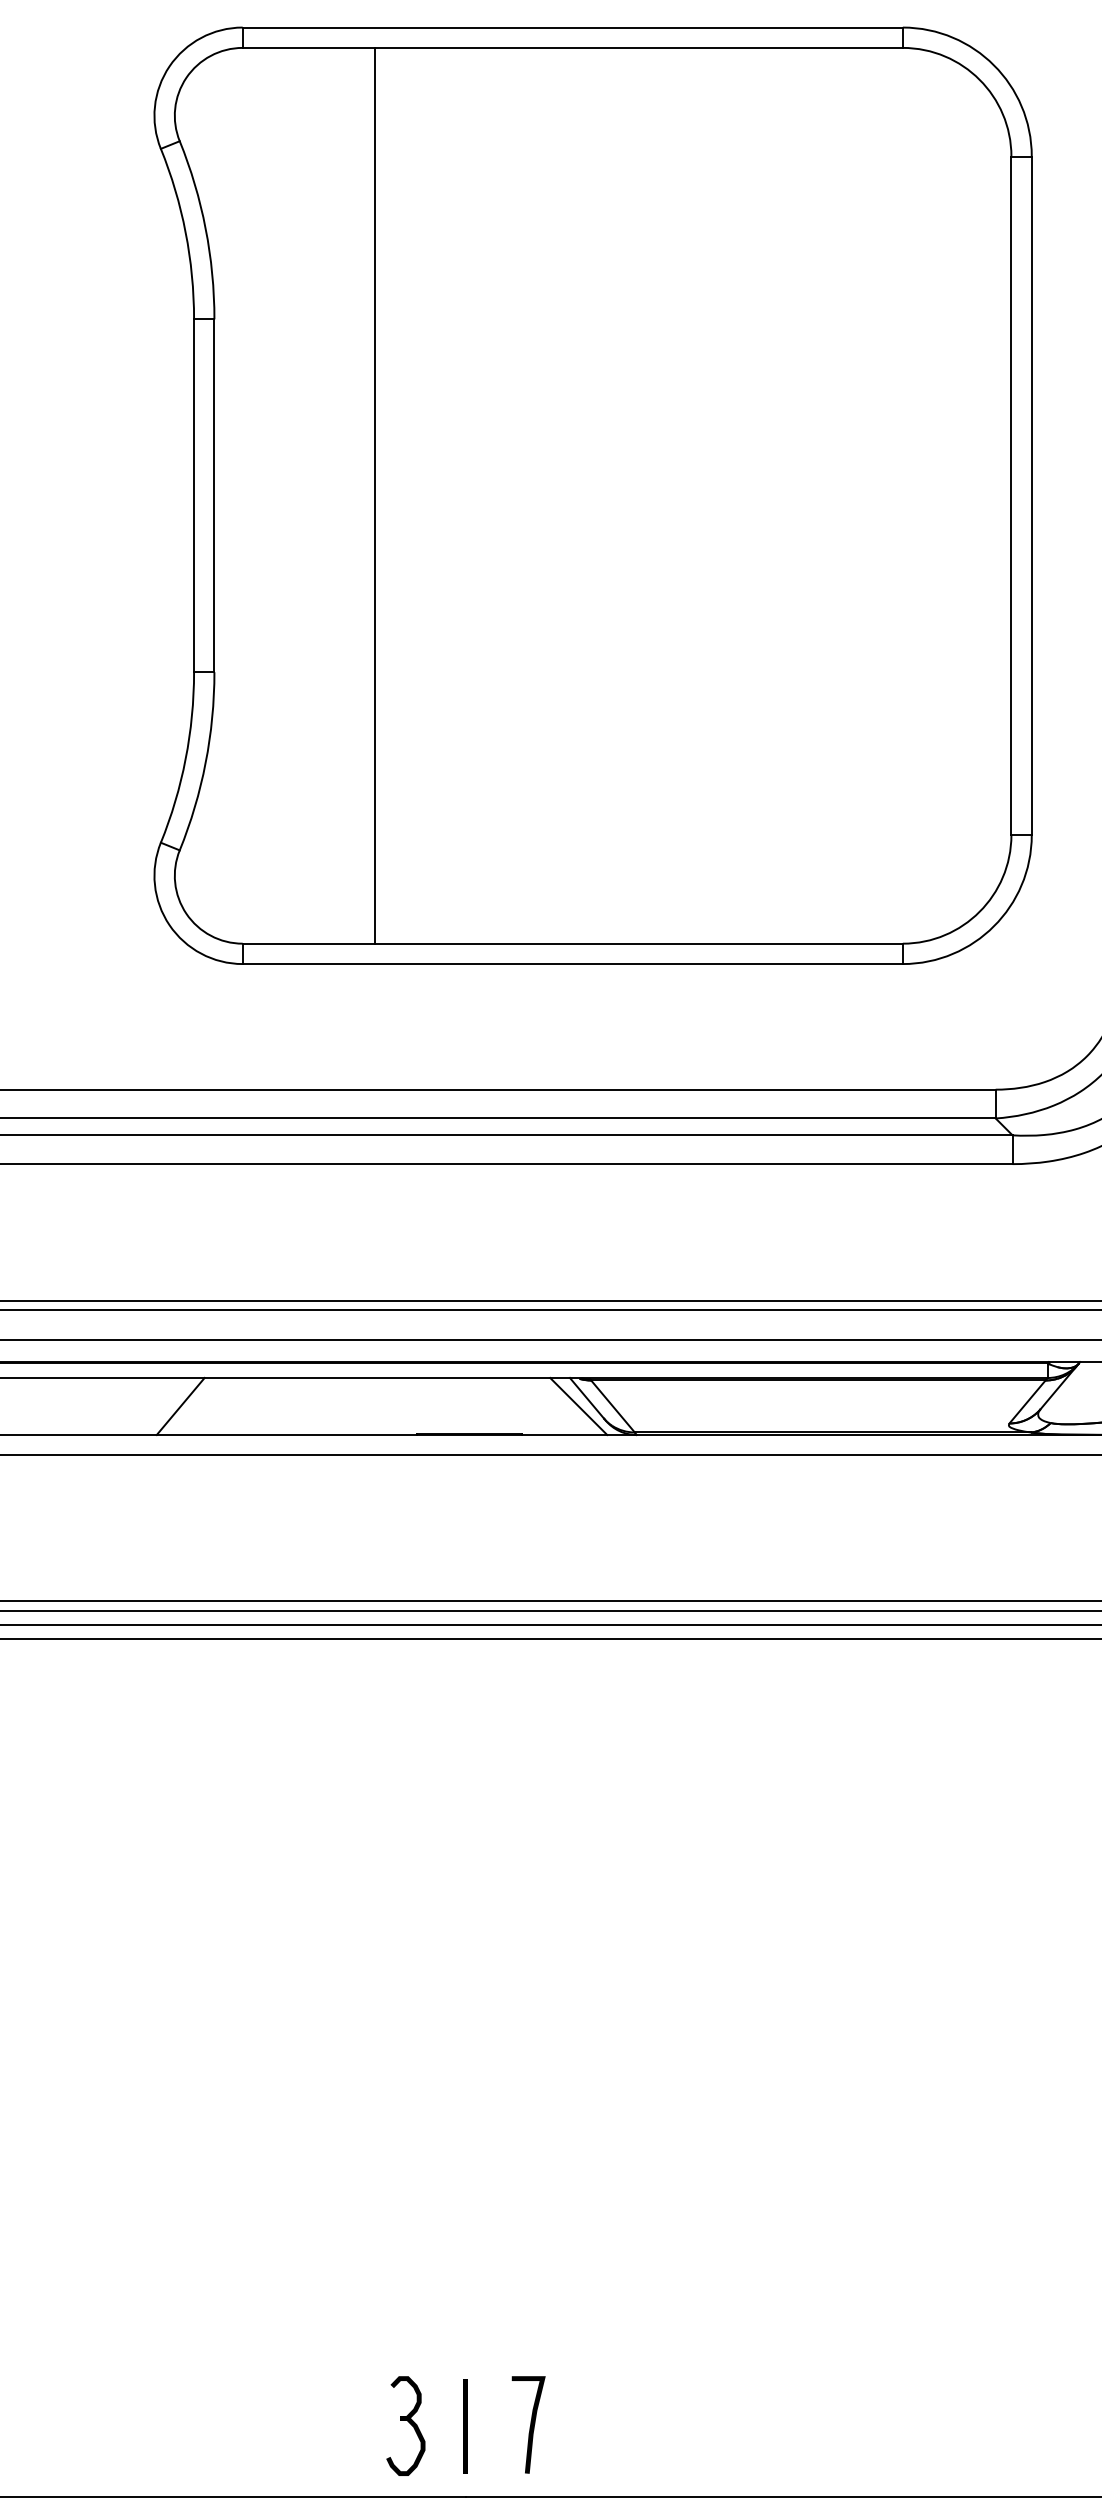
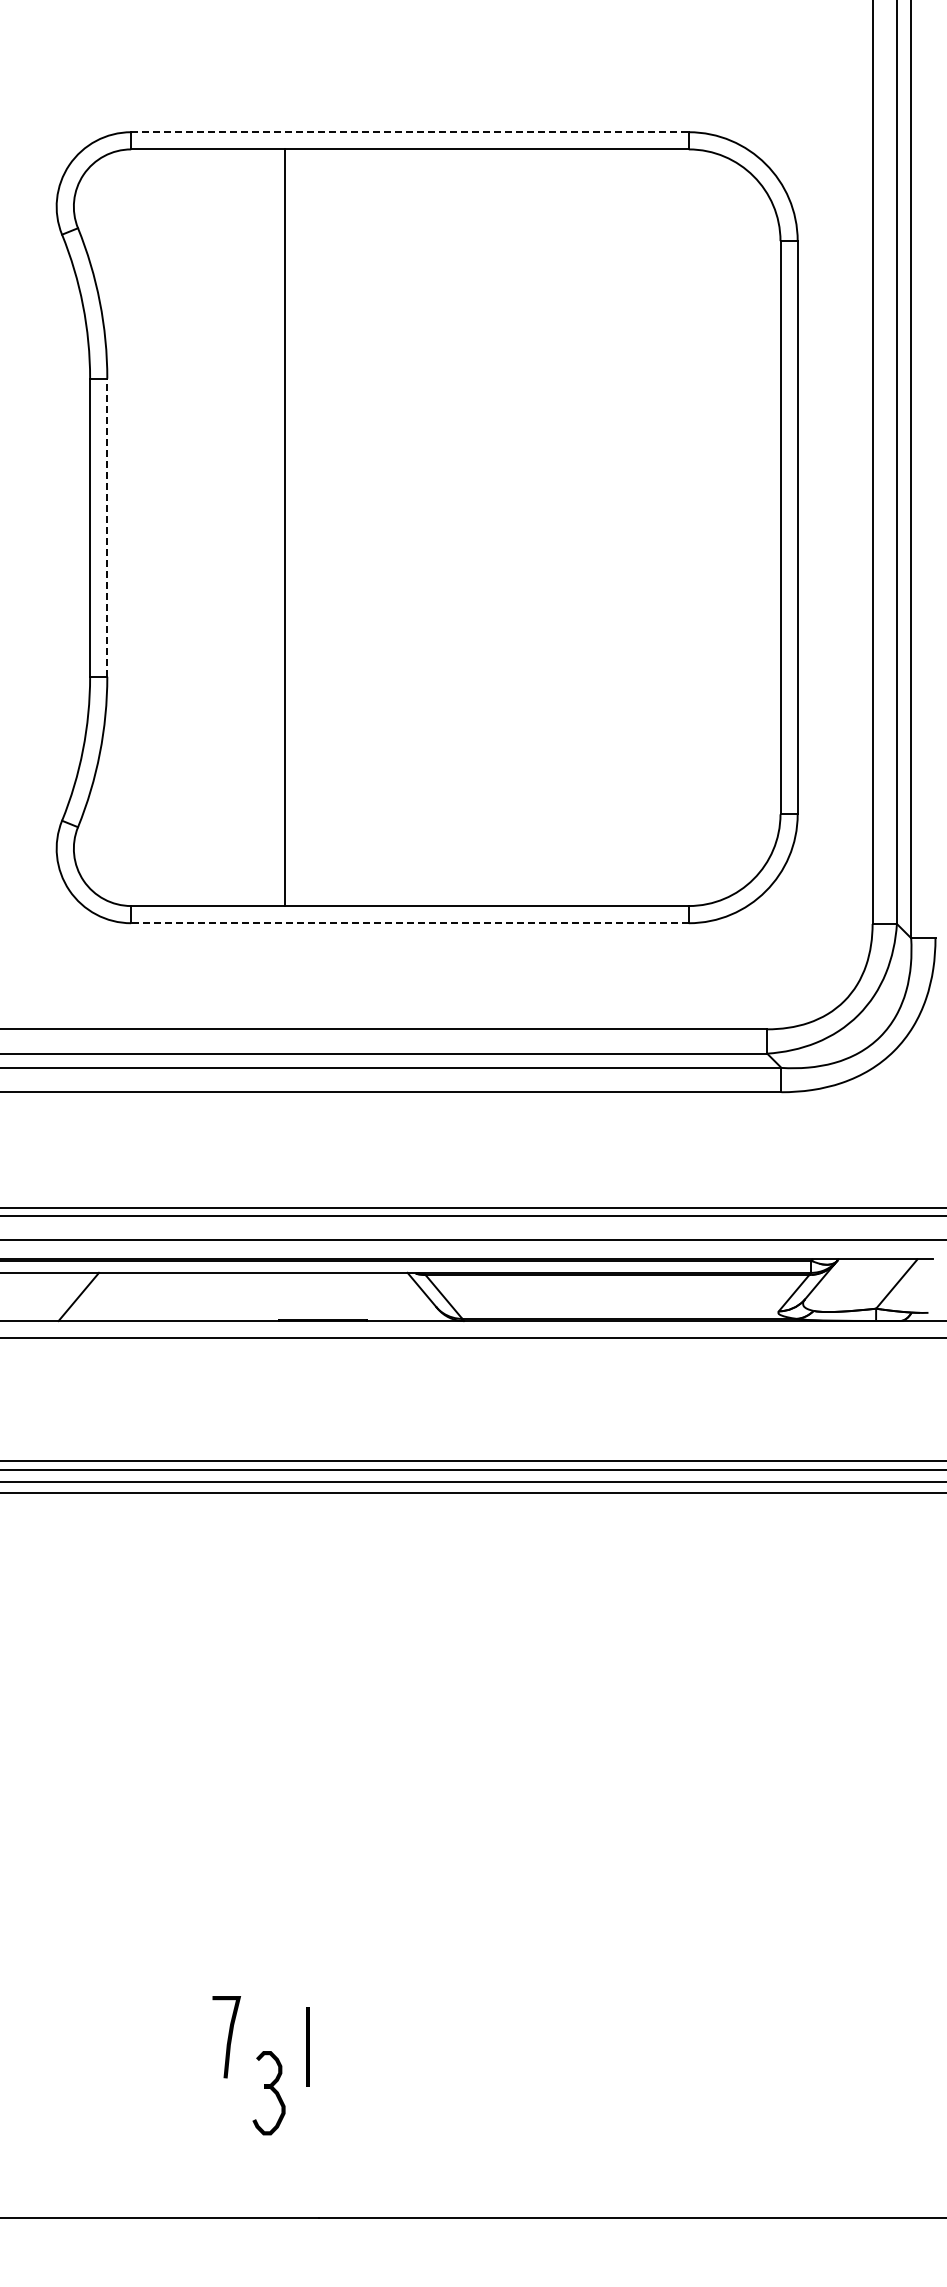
line: (572, 27) -> (409, 132), solid -> dashed
line: (214, 495) -> (107, 527), solid -> dashed
line: (374, 495) -> (284, 527), moved
line: (572, 964) -> (409, 923), solid -> dashed
line: (578, 1405) -> (414, 1296), removed
line: (464, 2425) -> (307, 2046), moved
part: (405, 2426) -> (268, 2093), moved
curve: (529, 2426) -> (227, 2038), moved

